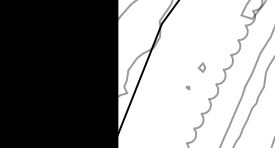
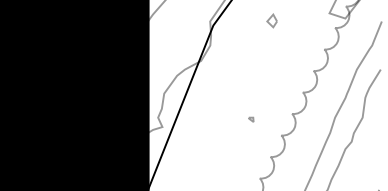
part: (201, 67) -> (271, 20), moved

